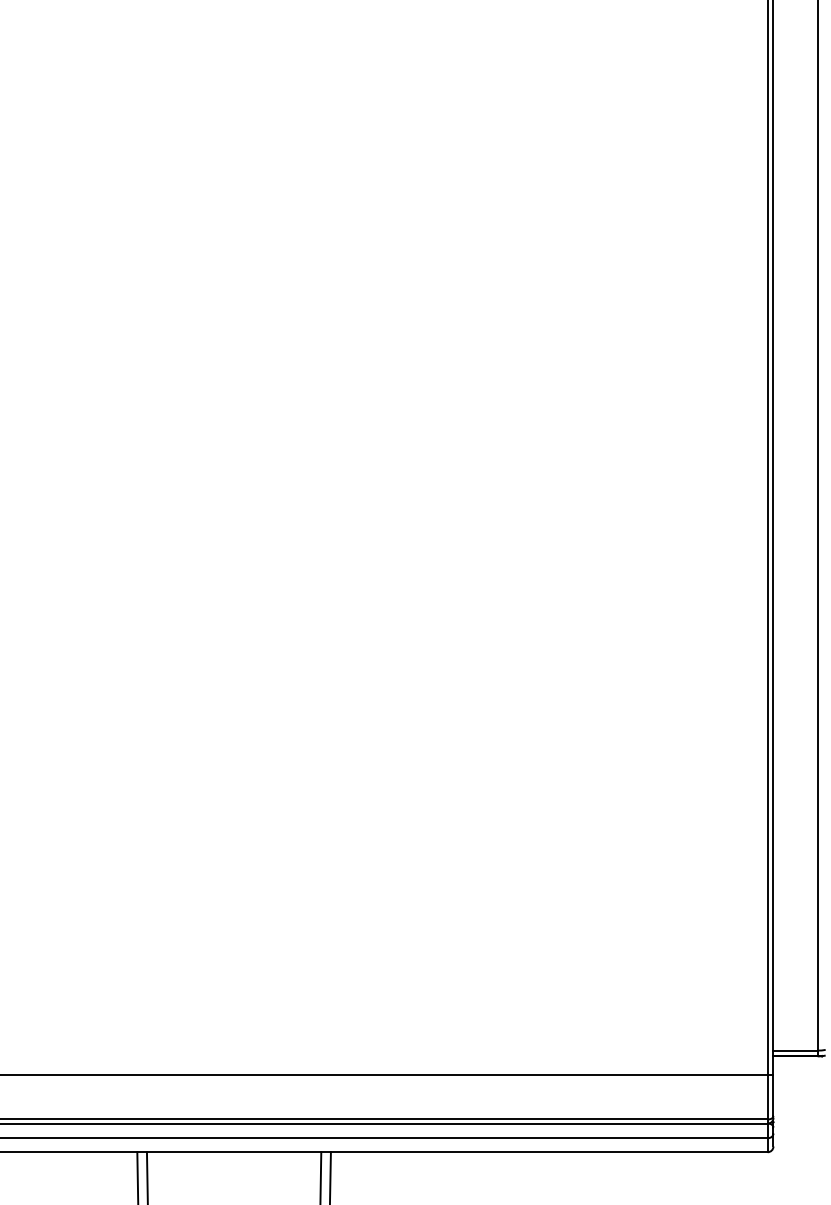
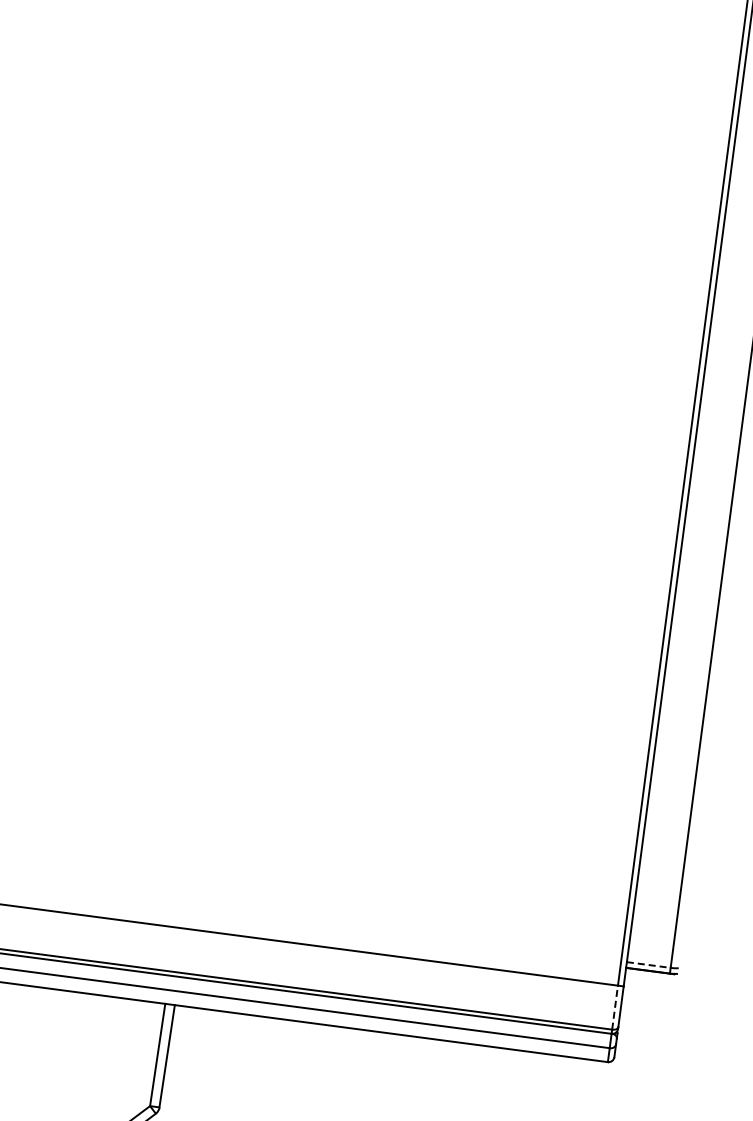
line: (796, 1050) -> (649, 965), solid -> dashed
line: (767, 1096) -> (614, 1006), solid -> dashed

